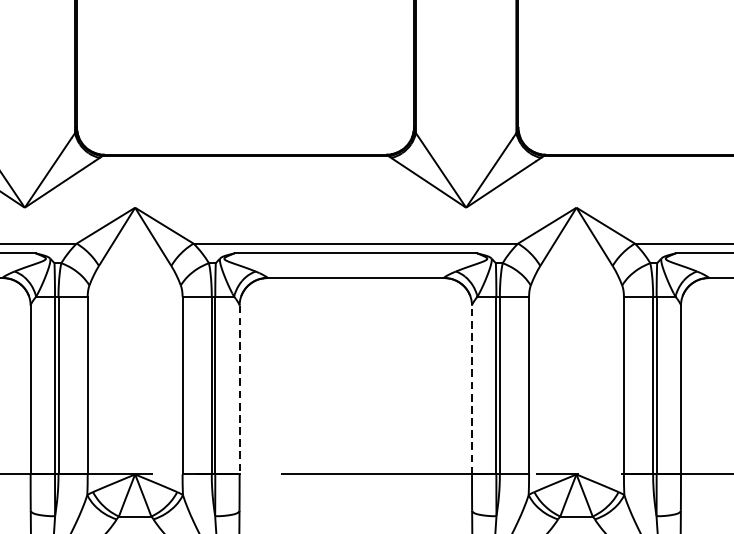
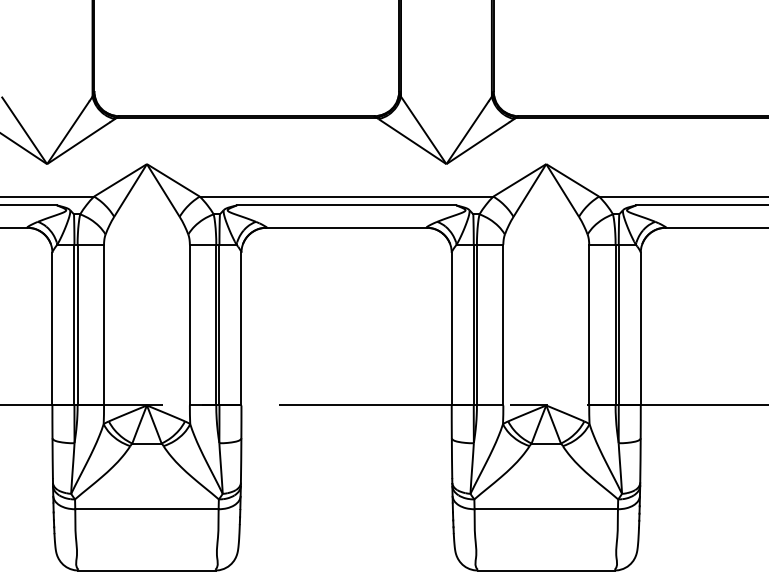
line: (471, 389) -> (451, 328), dashed -> solid
line: (239, 390) -> (241, 329), dashed -> solid

